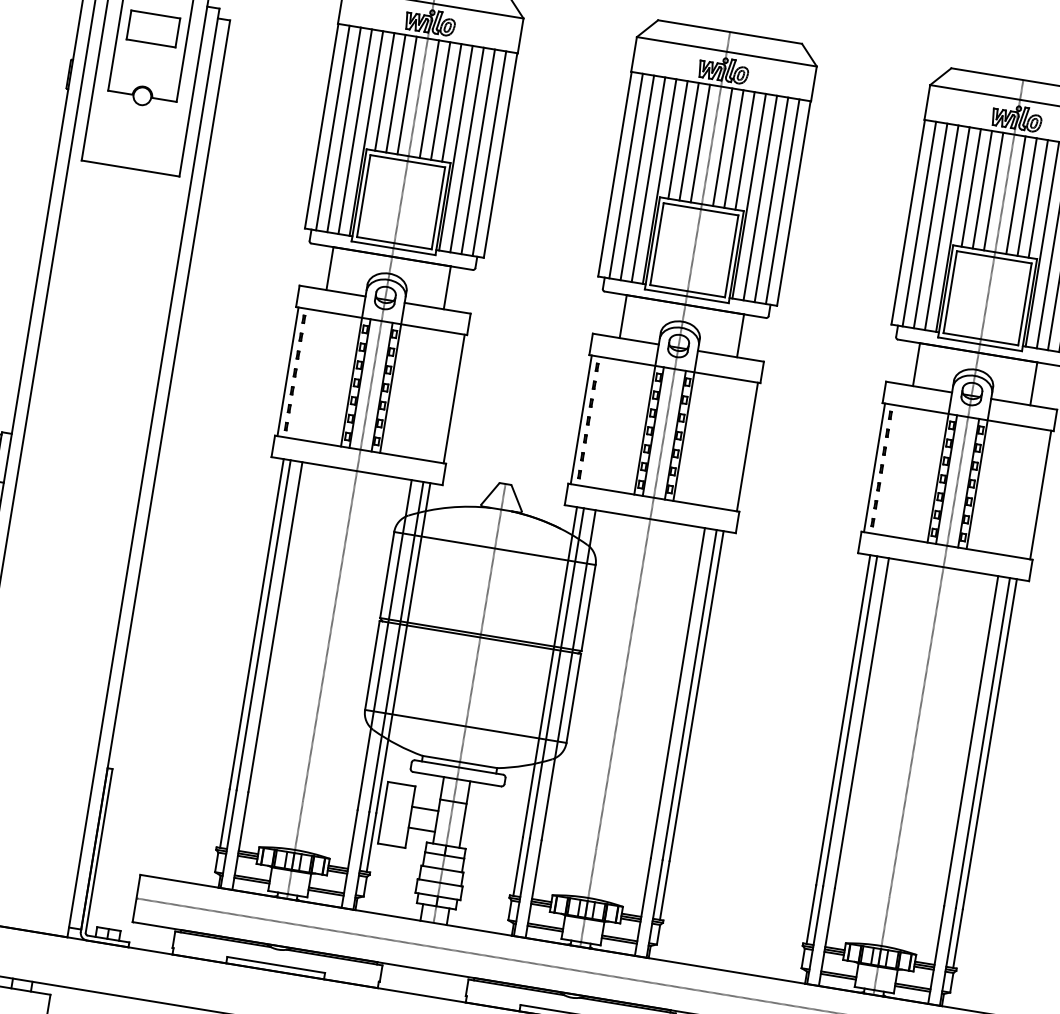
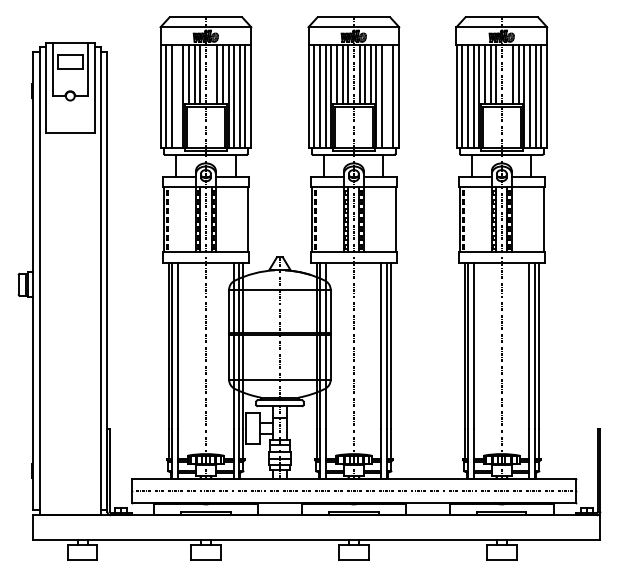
line: (429, 99) -> (211, 74), removed
line: (354, 131) -> (177, 96), removed
line: (1016, 195) -> (507, 74), removed
line: (771, 199) -> (387, 96), removed

